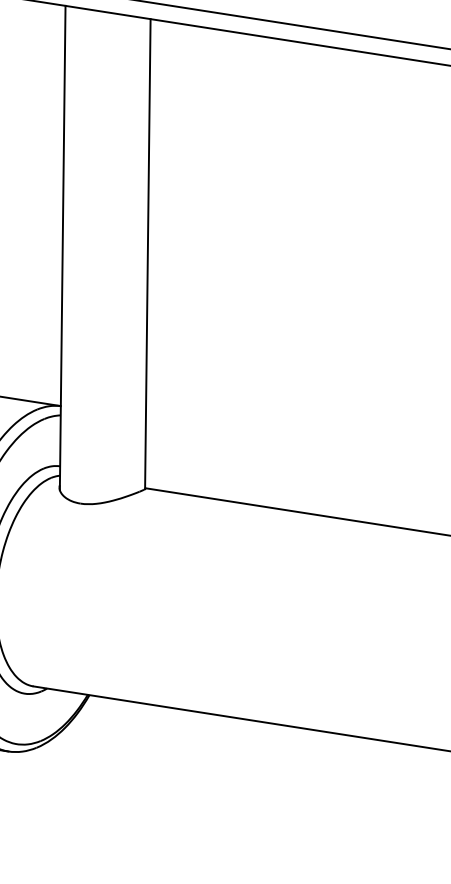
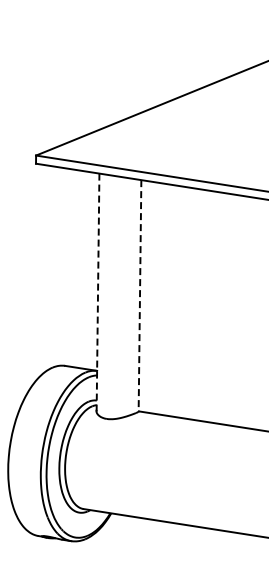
line: (63, 249) -> (98, 293), solid -> dashed
line: (148, 253) -> (140, 295), solid -> dashed

